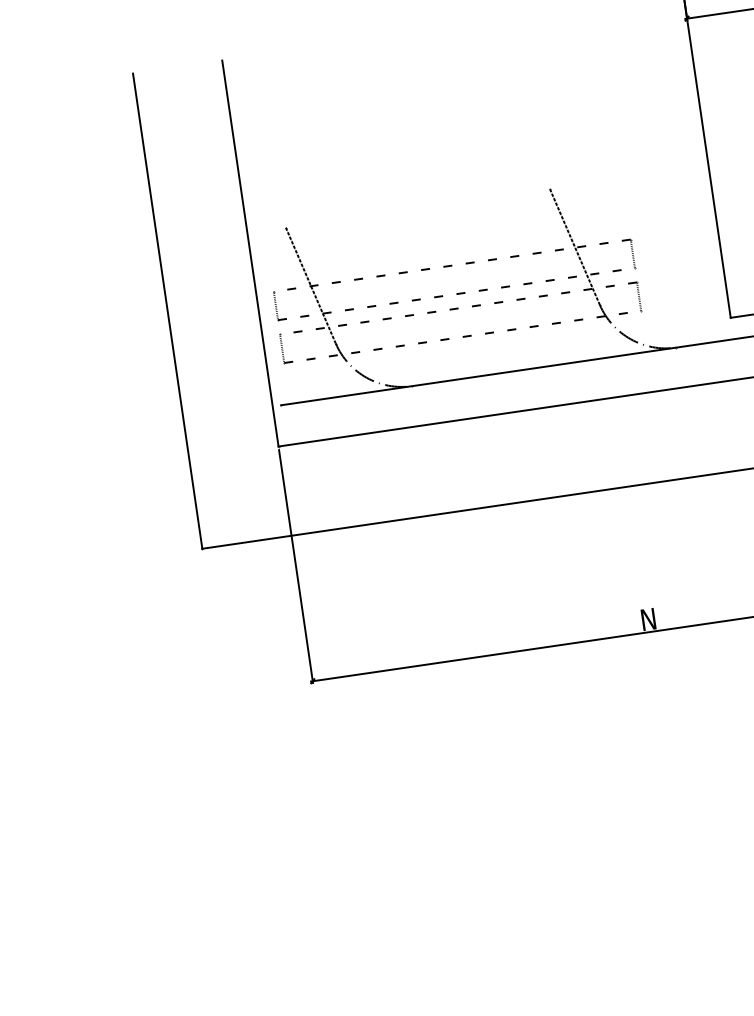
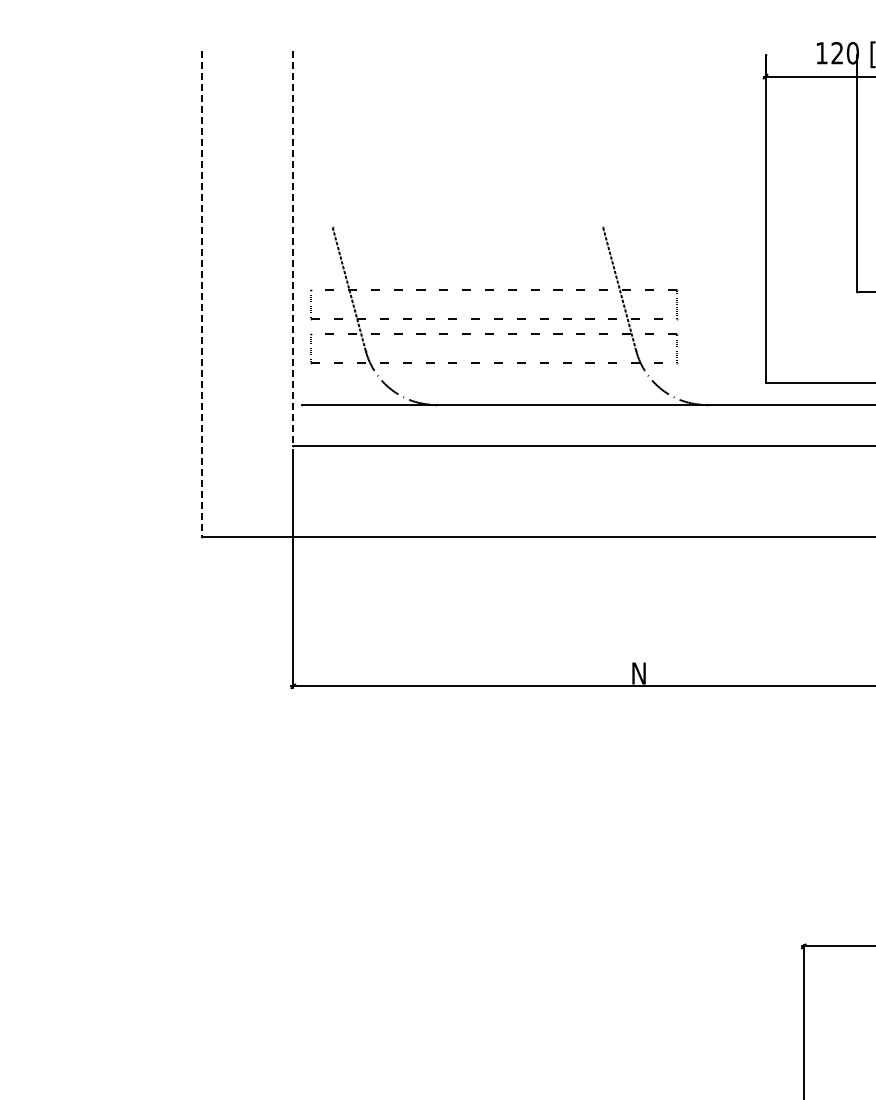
line: (250, 253) -> (293, 248), solid -> dashed
line: (167, 311) -> (201, 294), solid -> dashed

